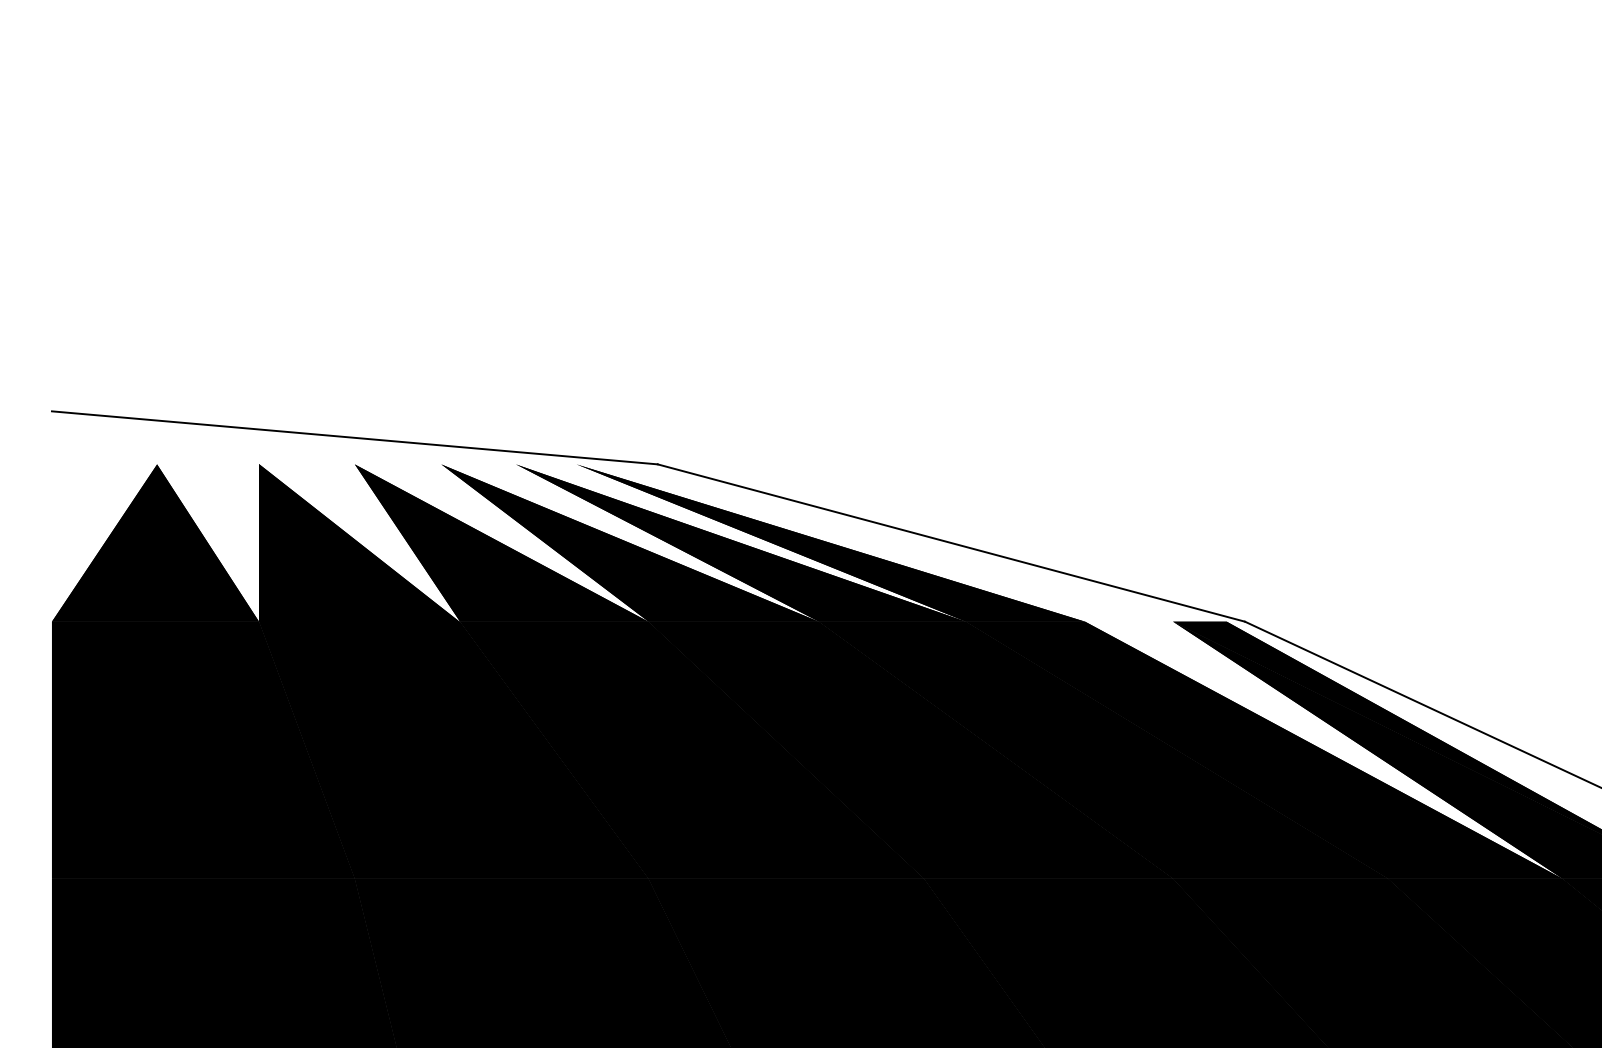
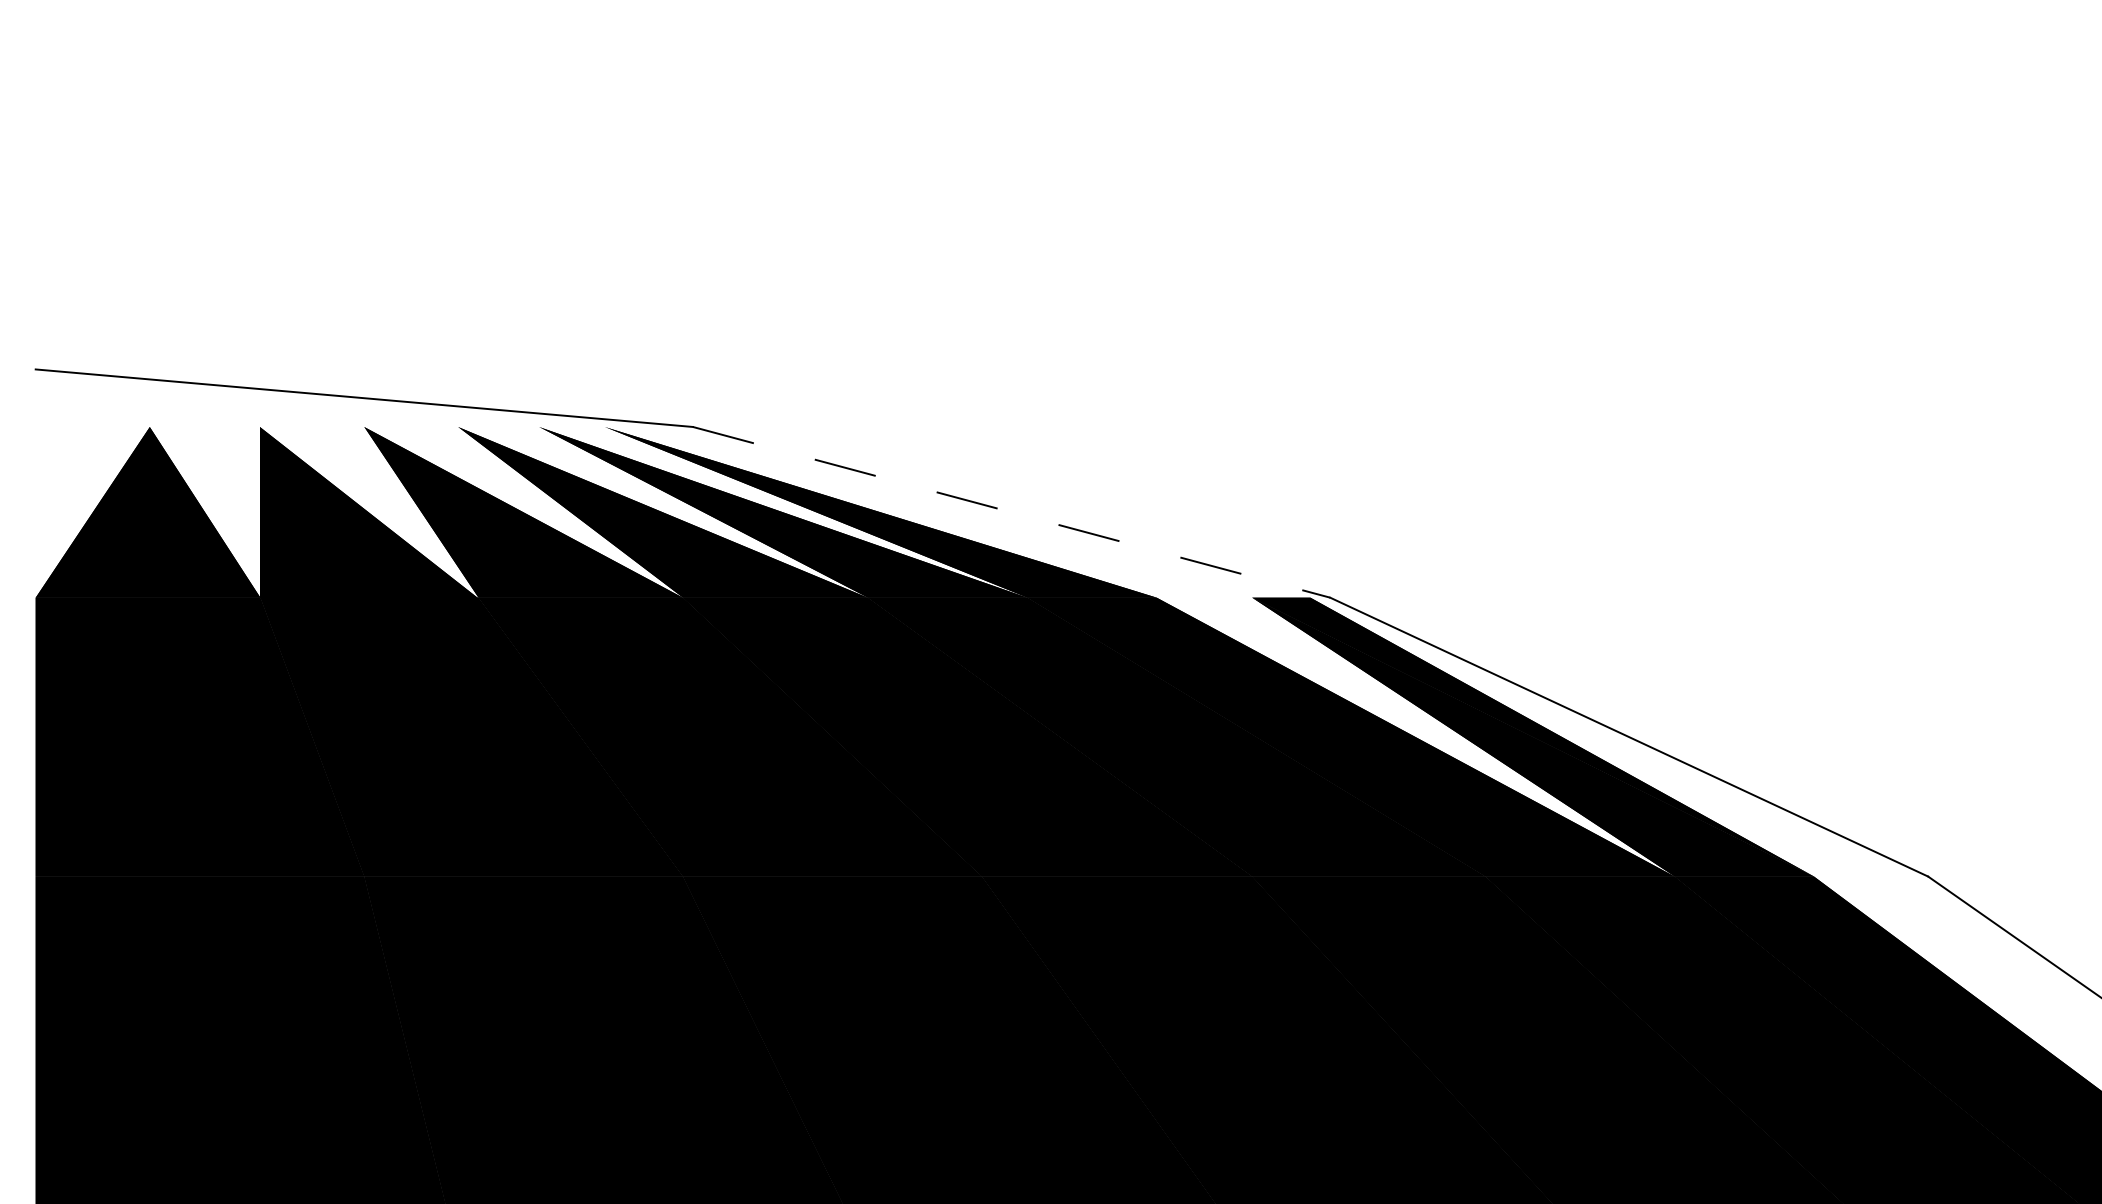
line: (951, 543) -> (1011, 512), solid -> dashed

